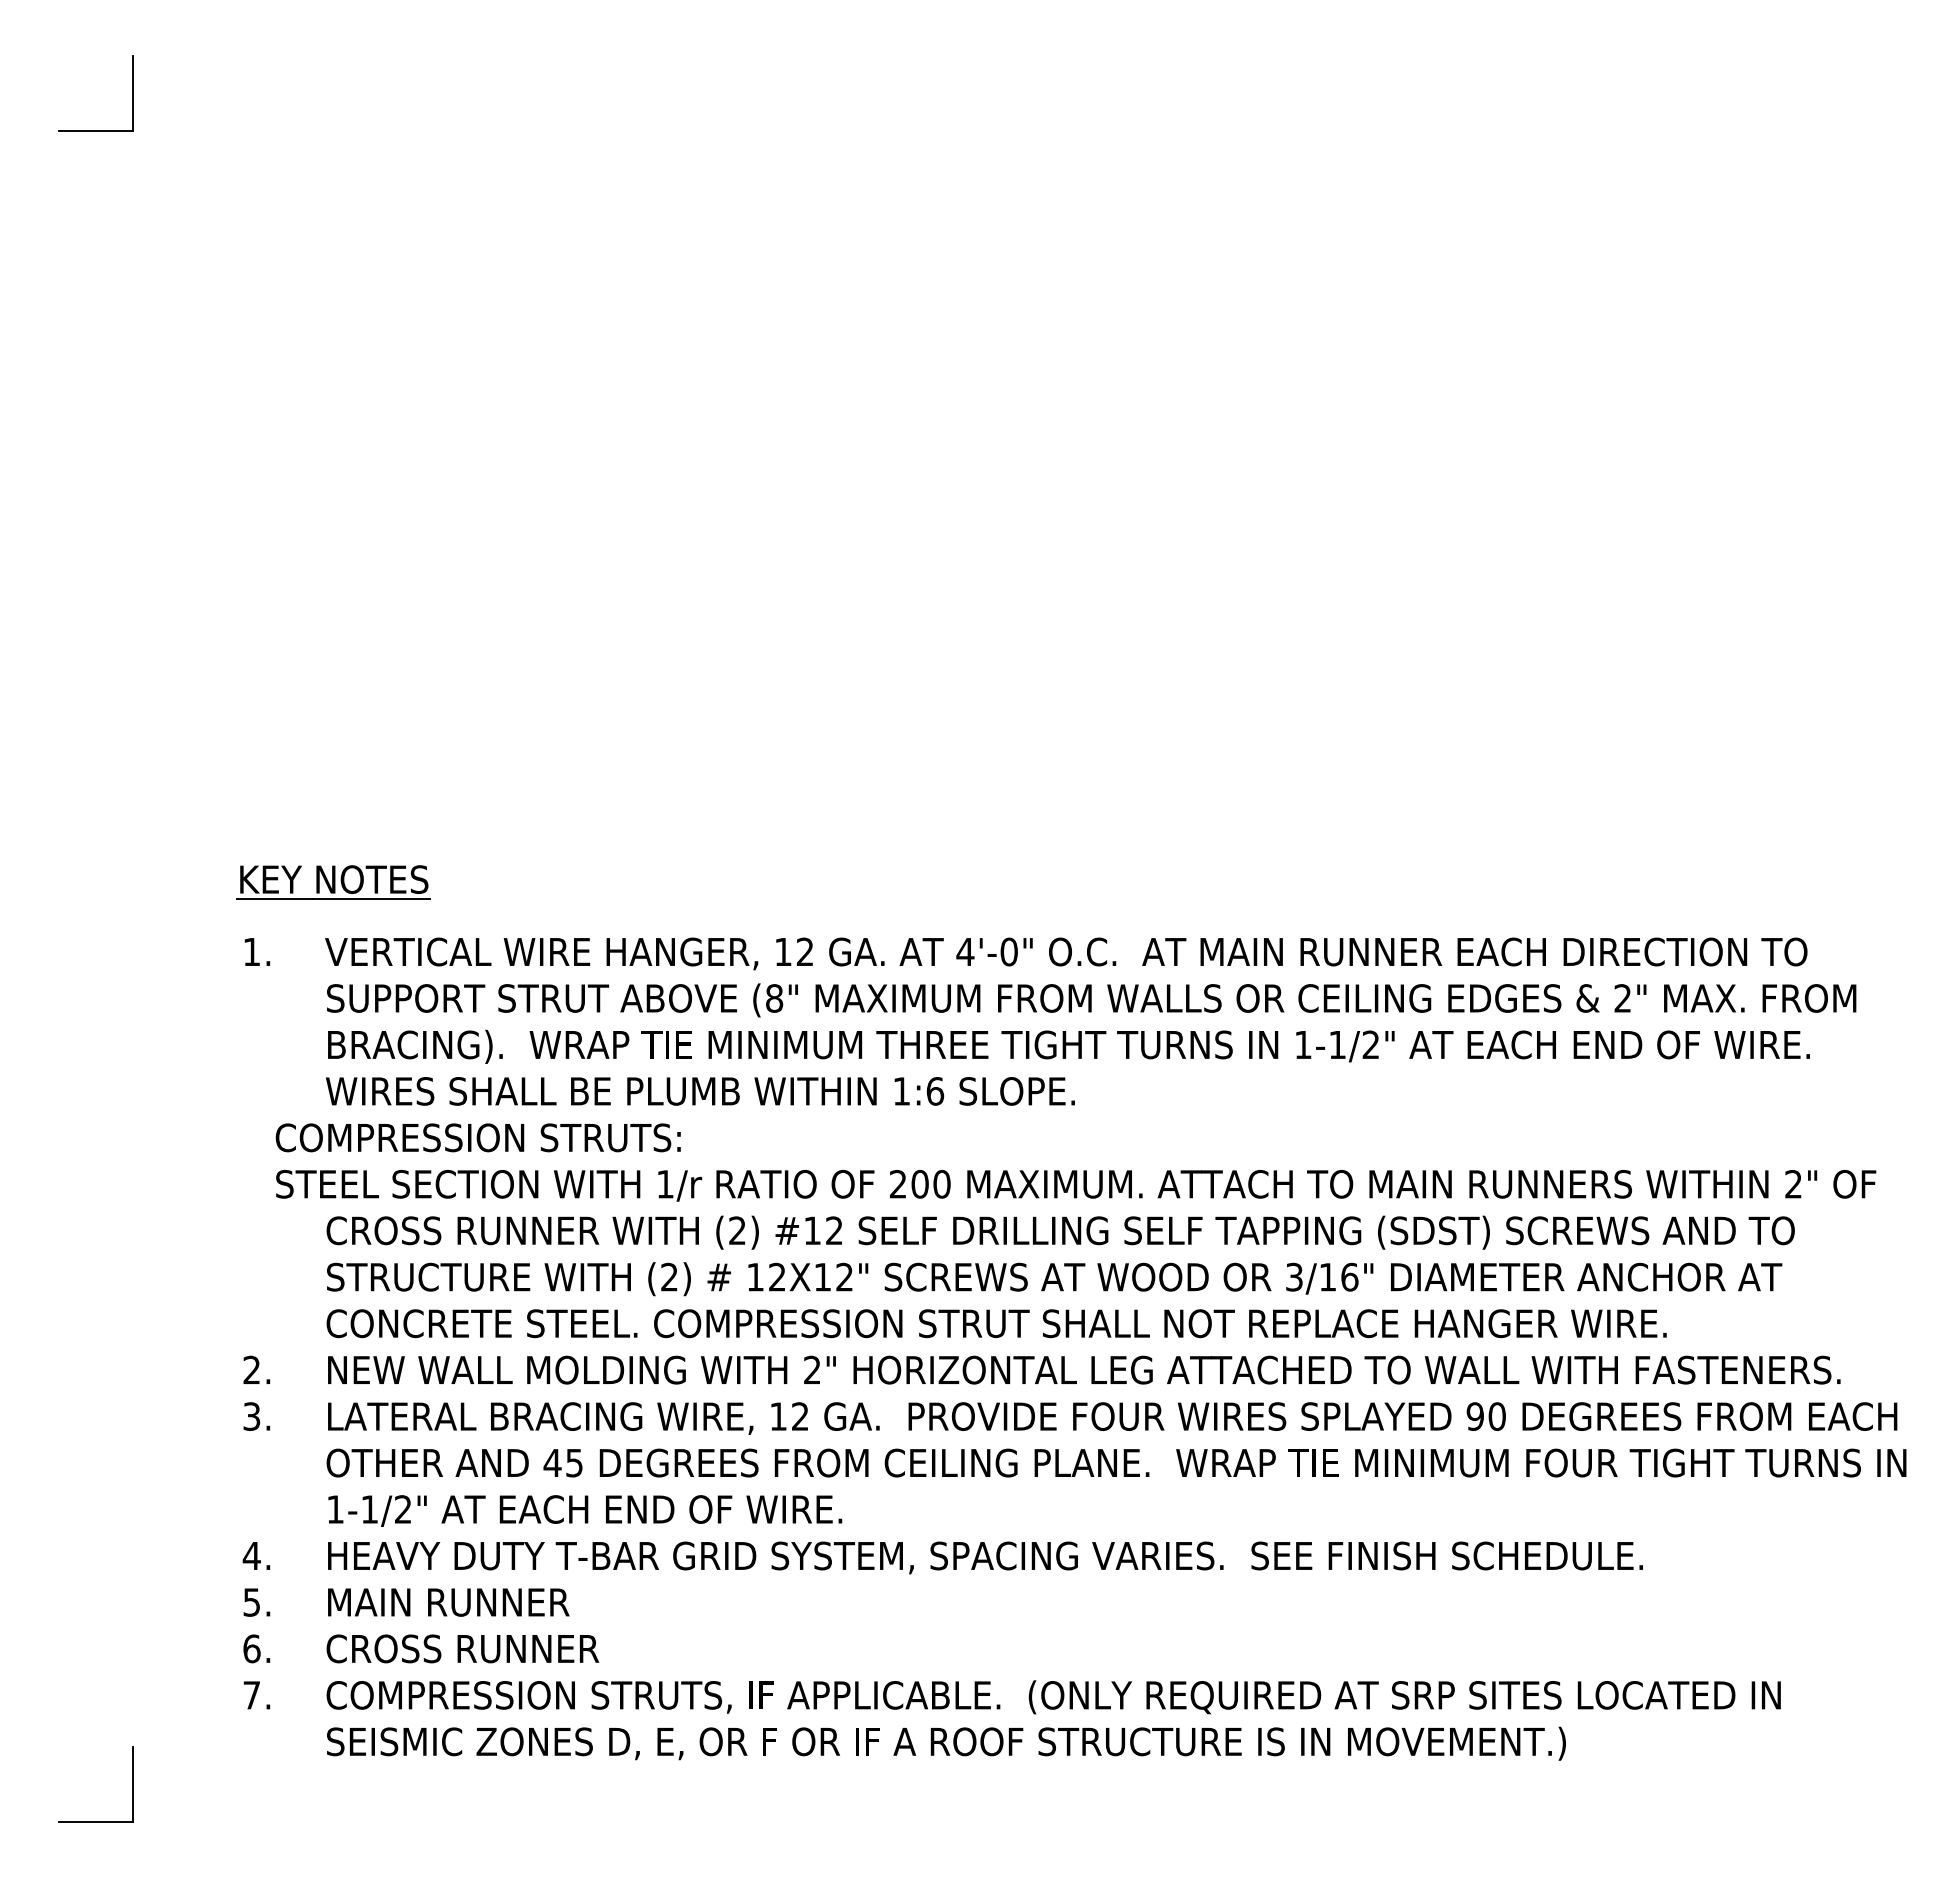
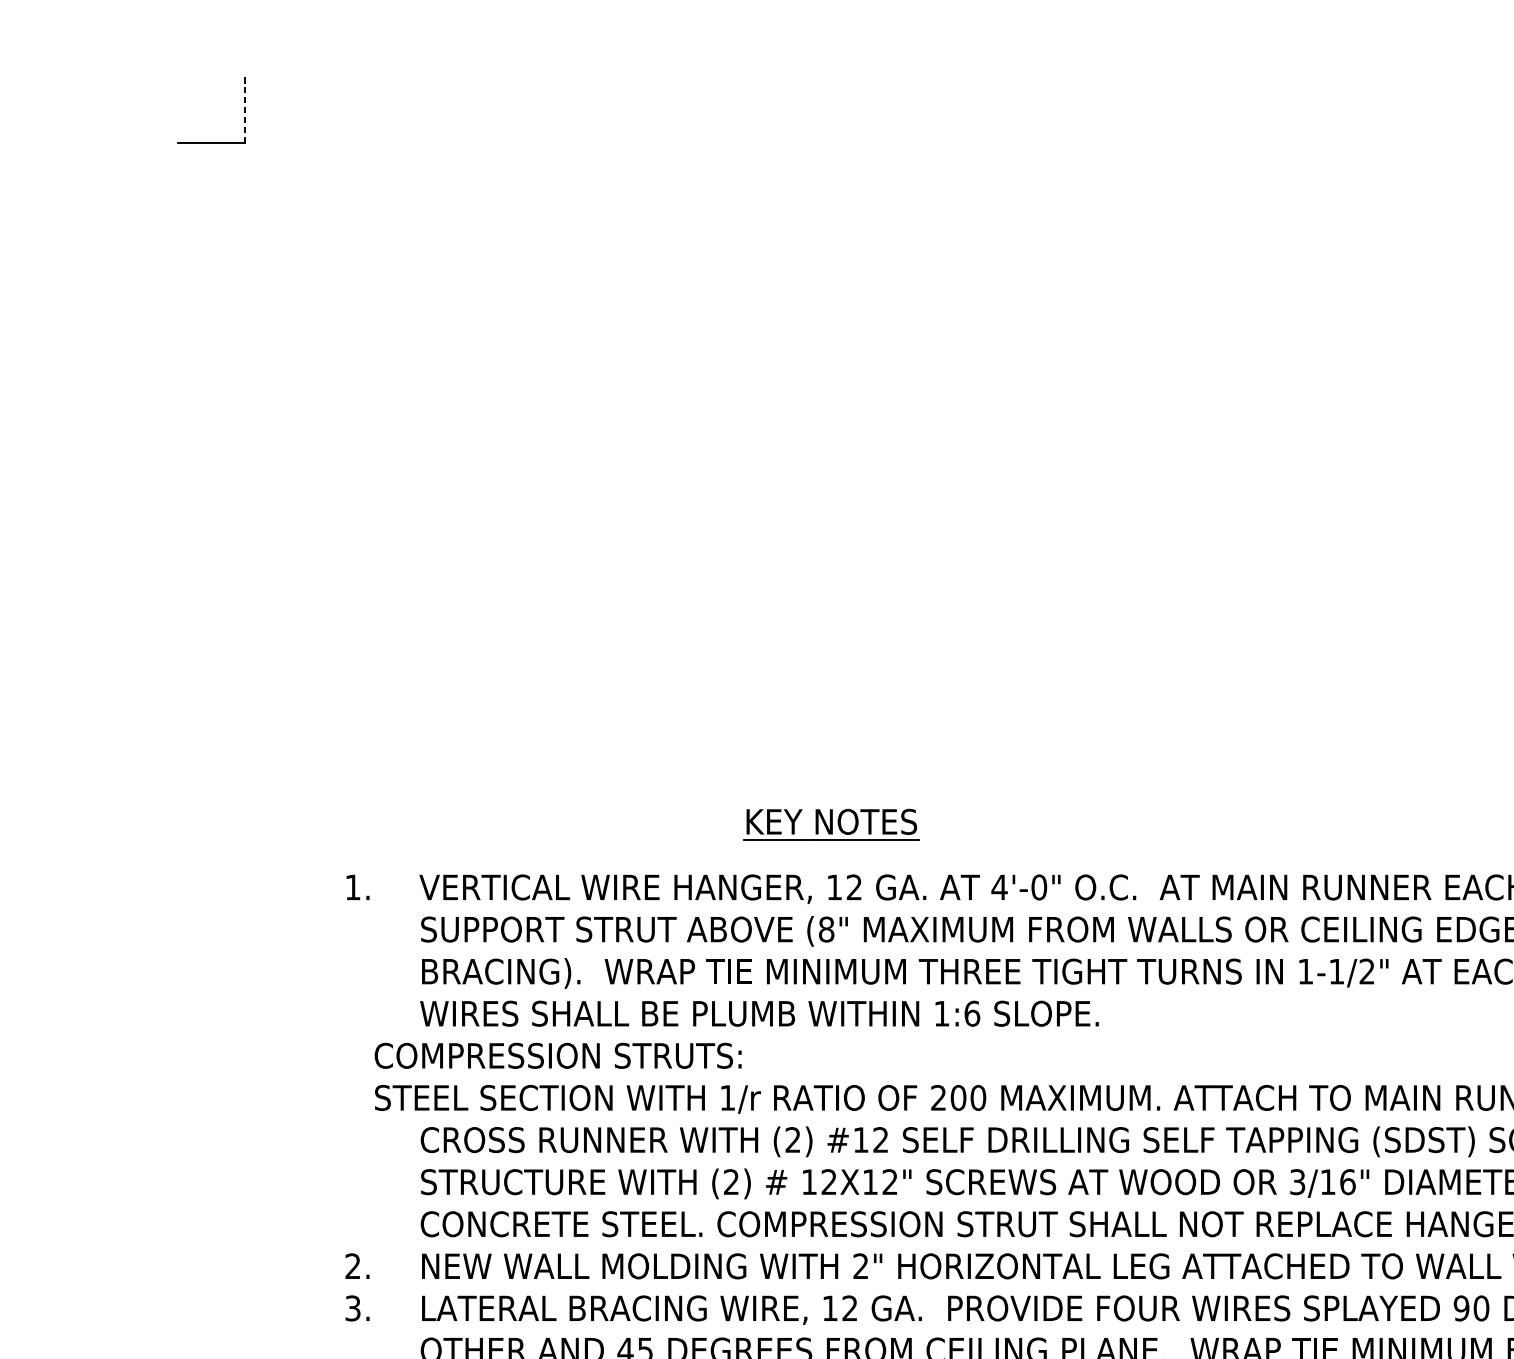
line: (132, 93) -> (244, 109), solid -> dashed
part: (333, 882) -> (831, 824), moved

